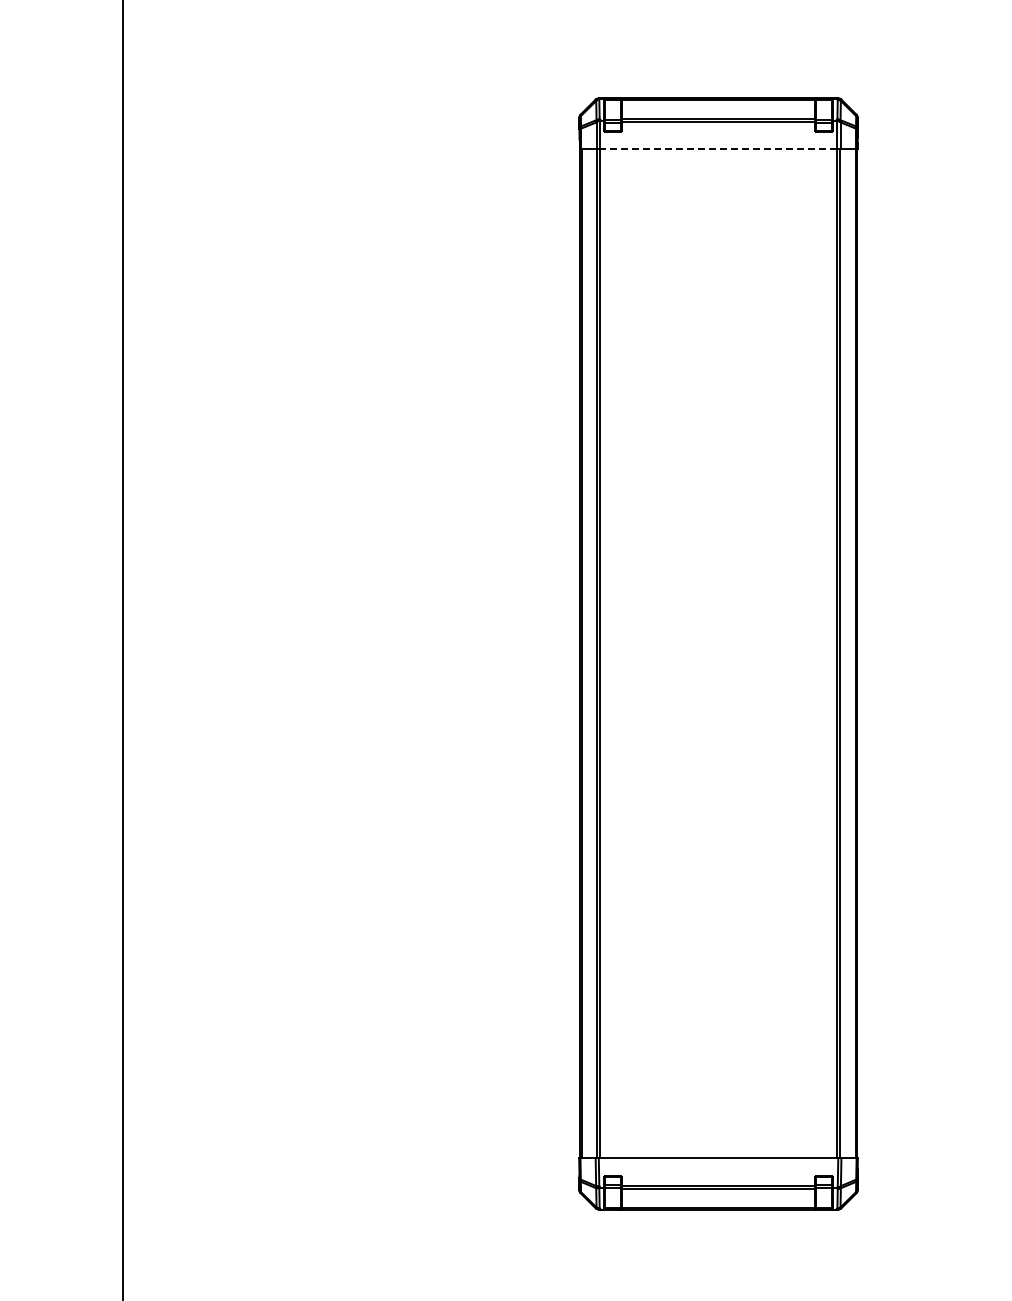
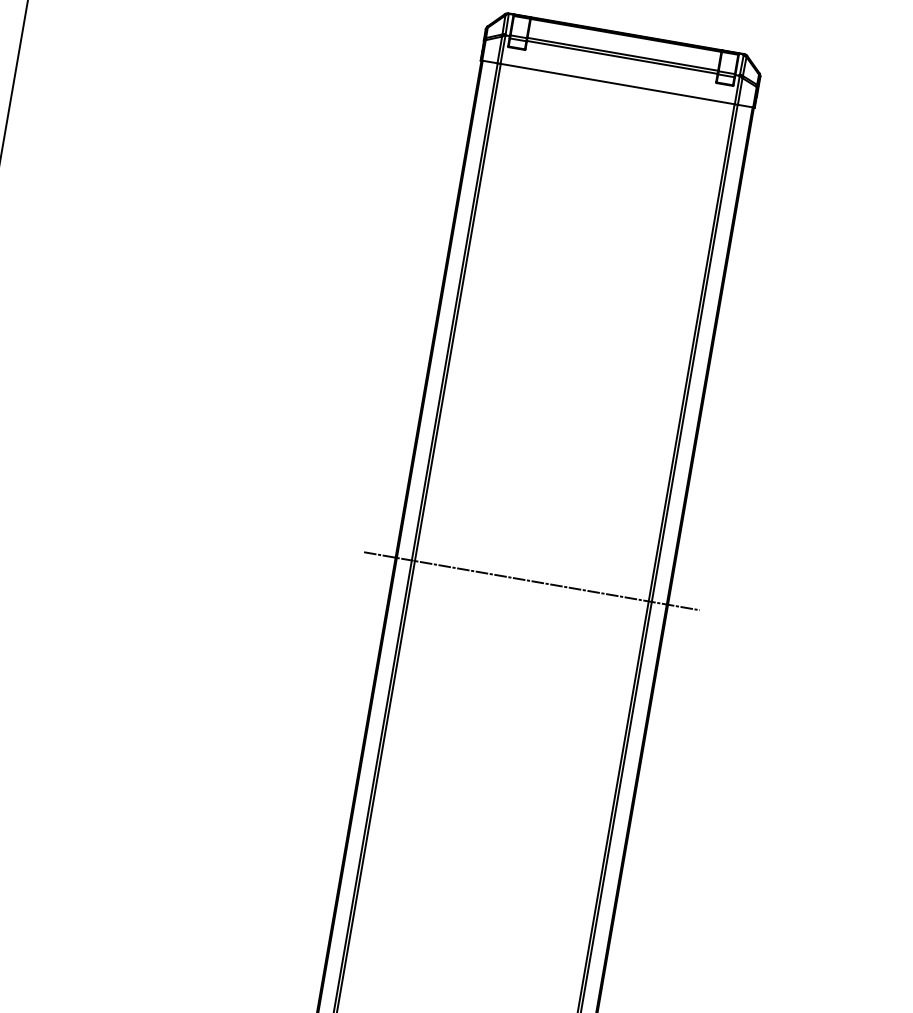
line: (718, 149) -> (617, 84), dashed -> solid
line: (718, 653) -> (531, 580), added

